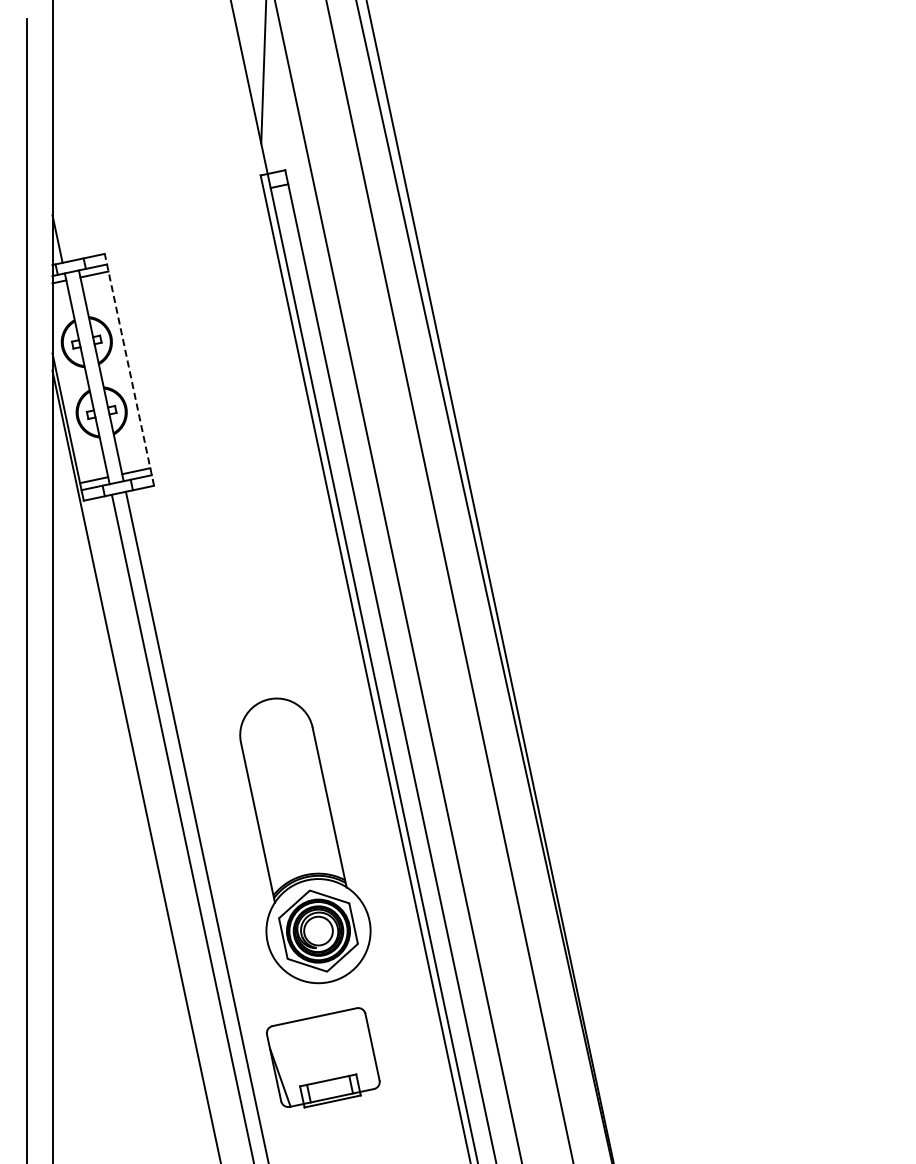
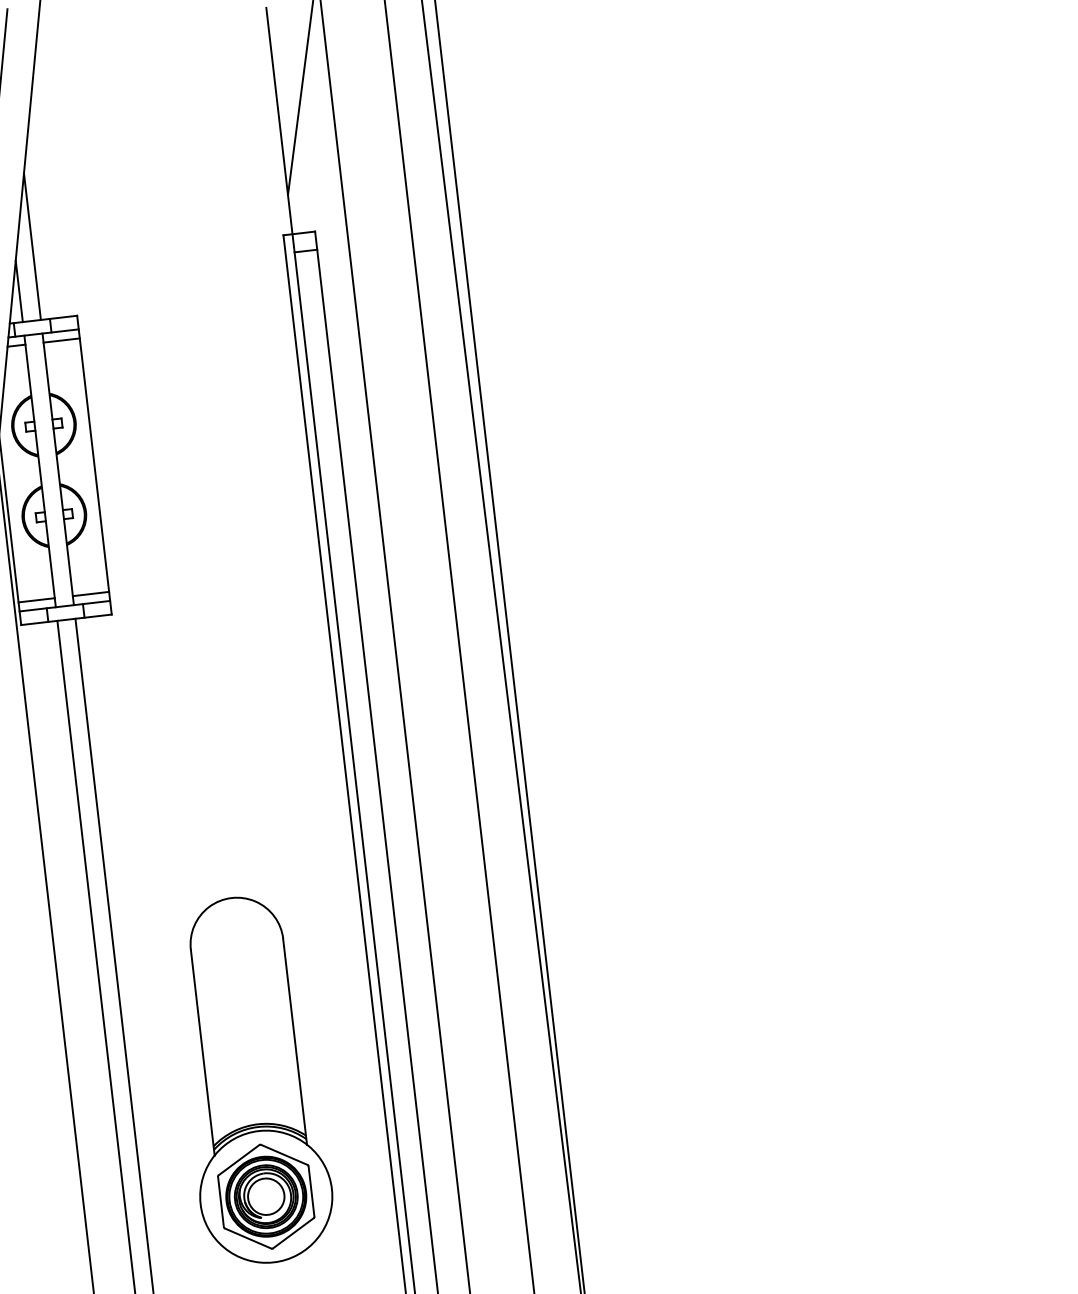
line: (64, 202) -> (32, 246), added
line: (129, 369) -> (94, 464), dashed -> solid

